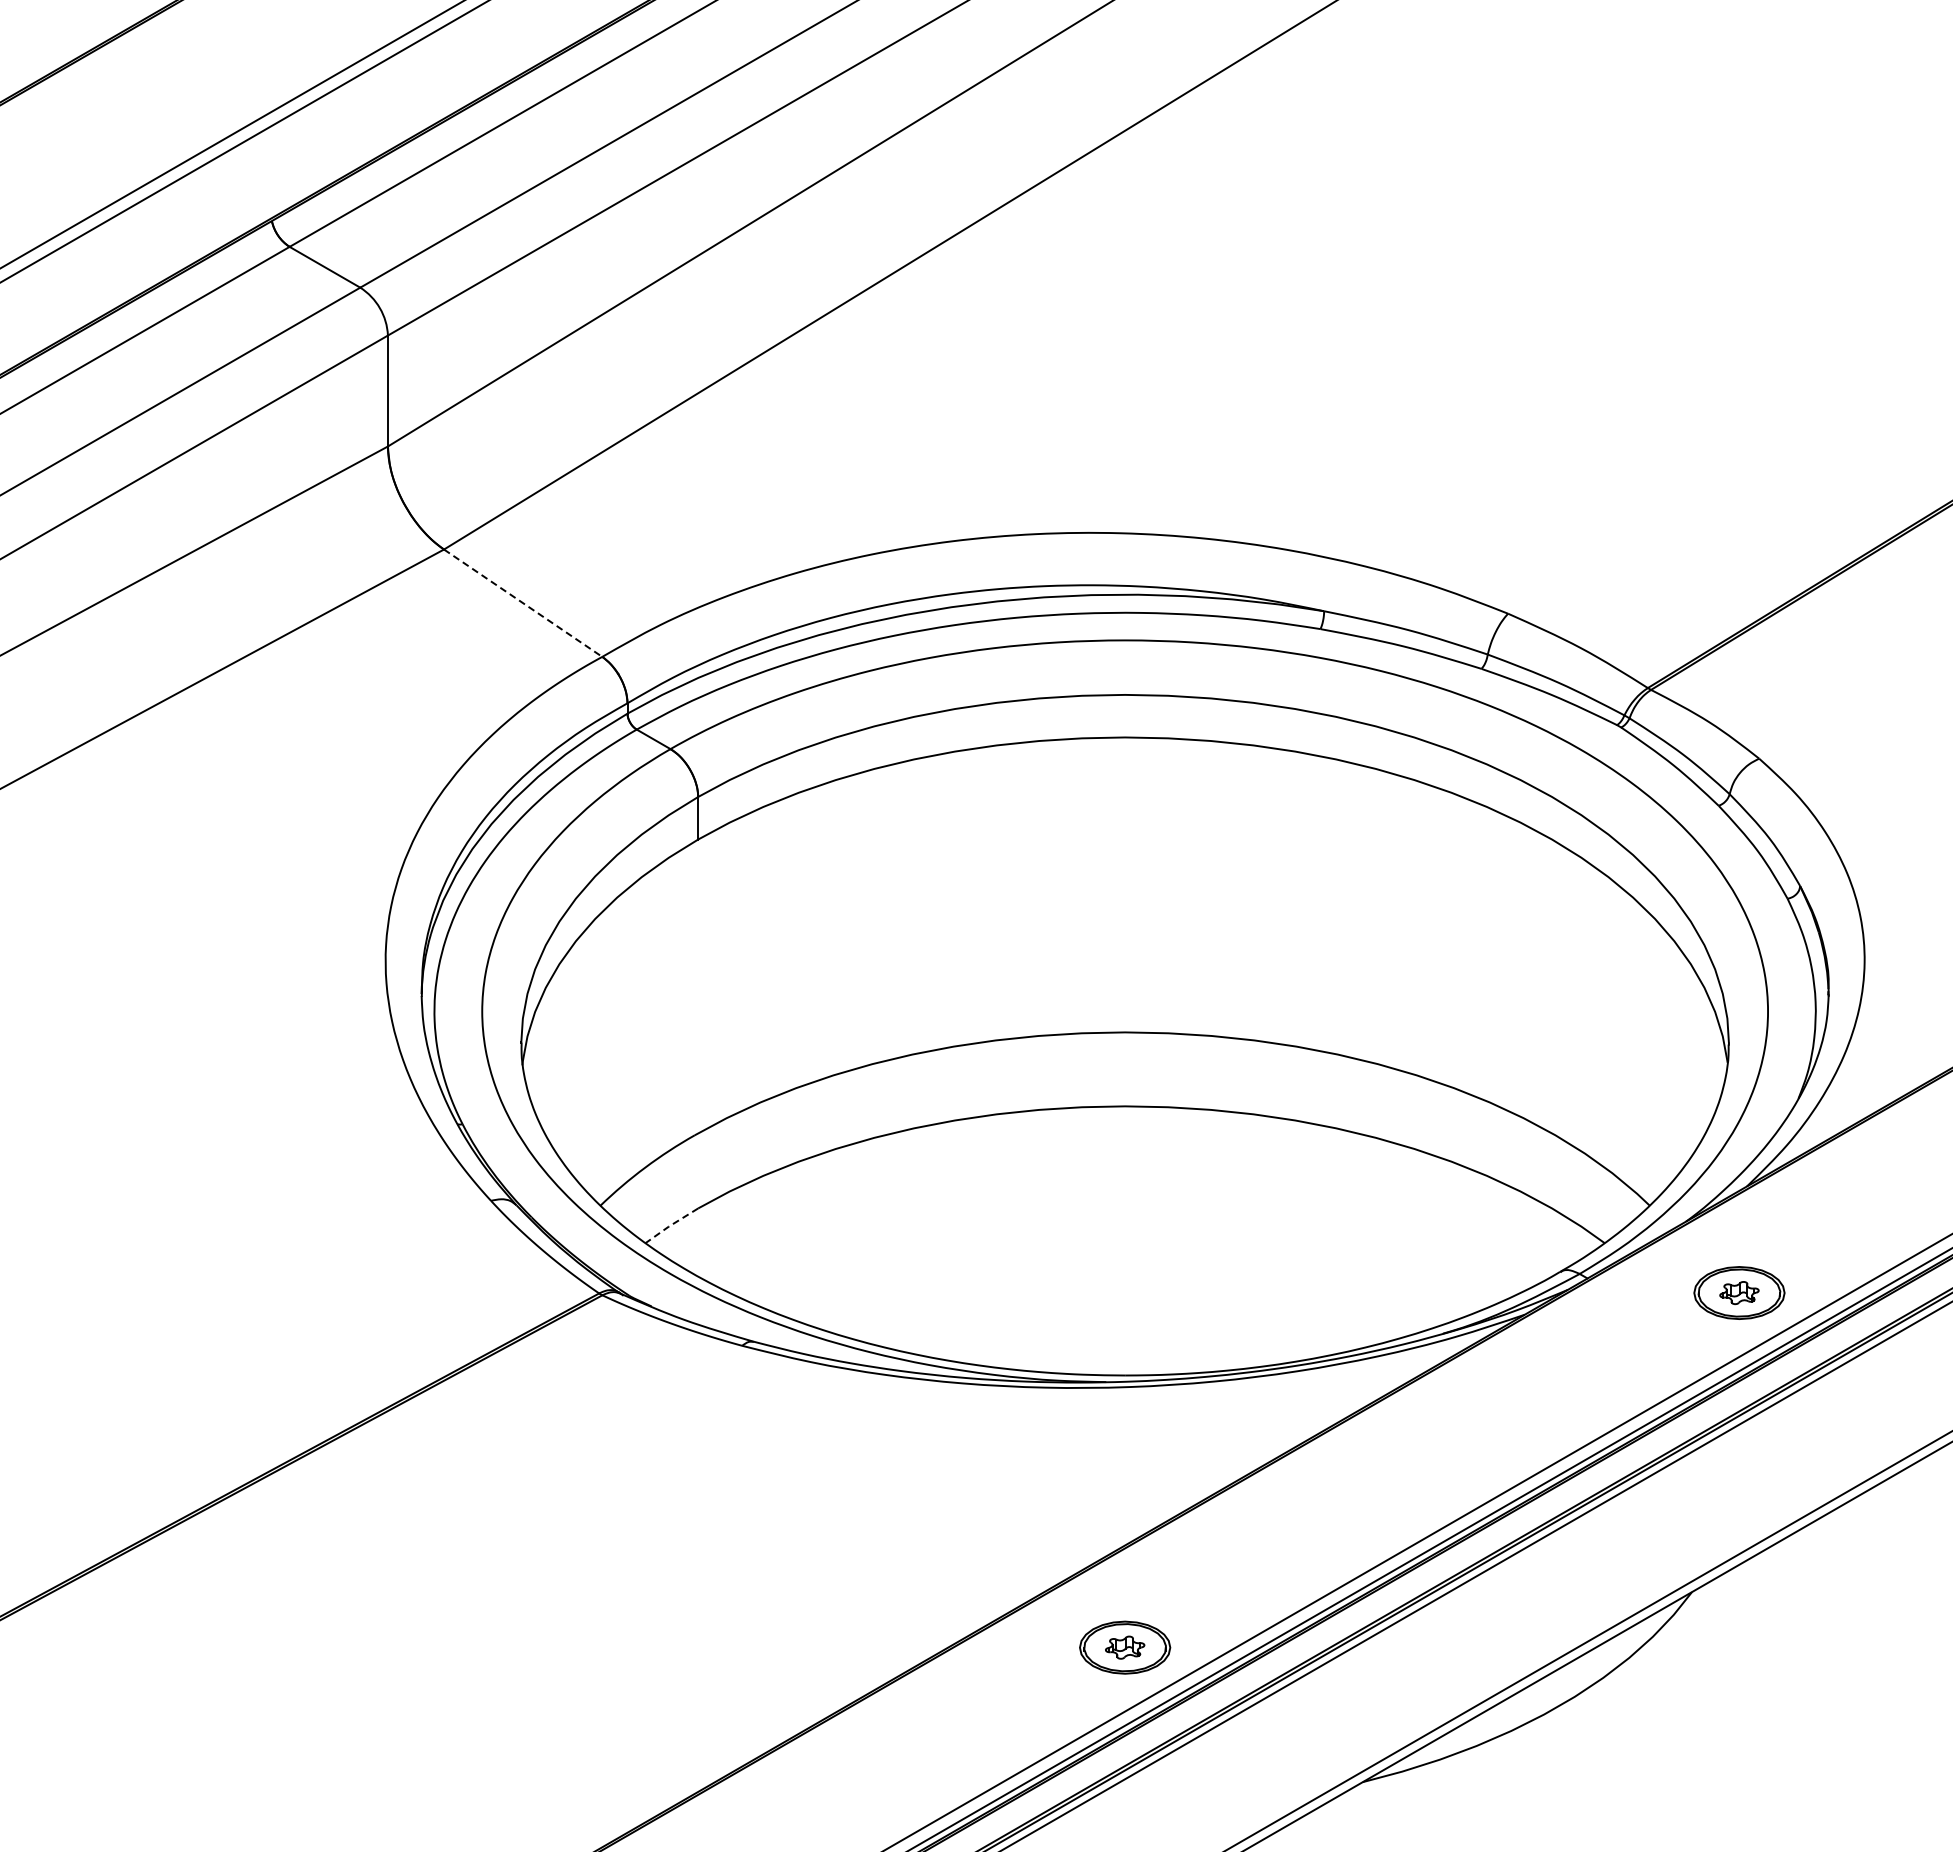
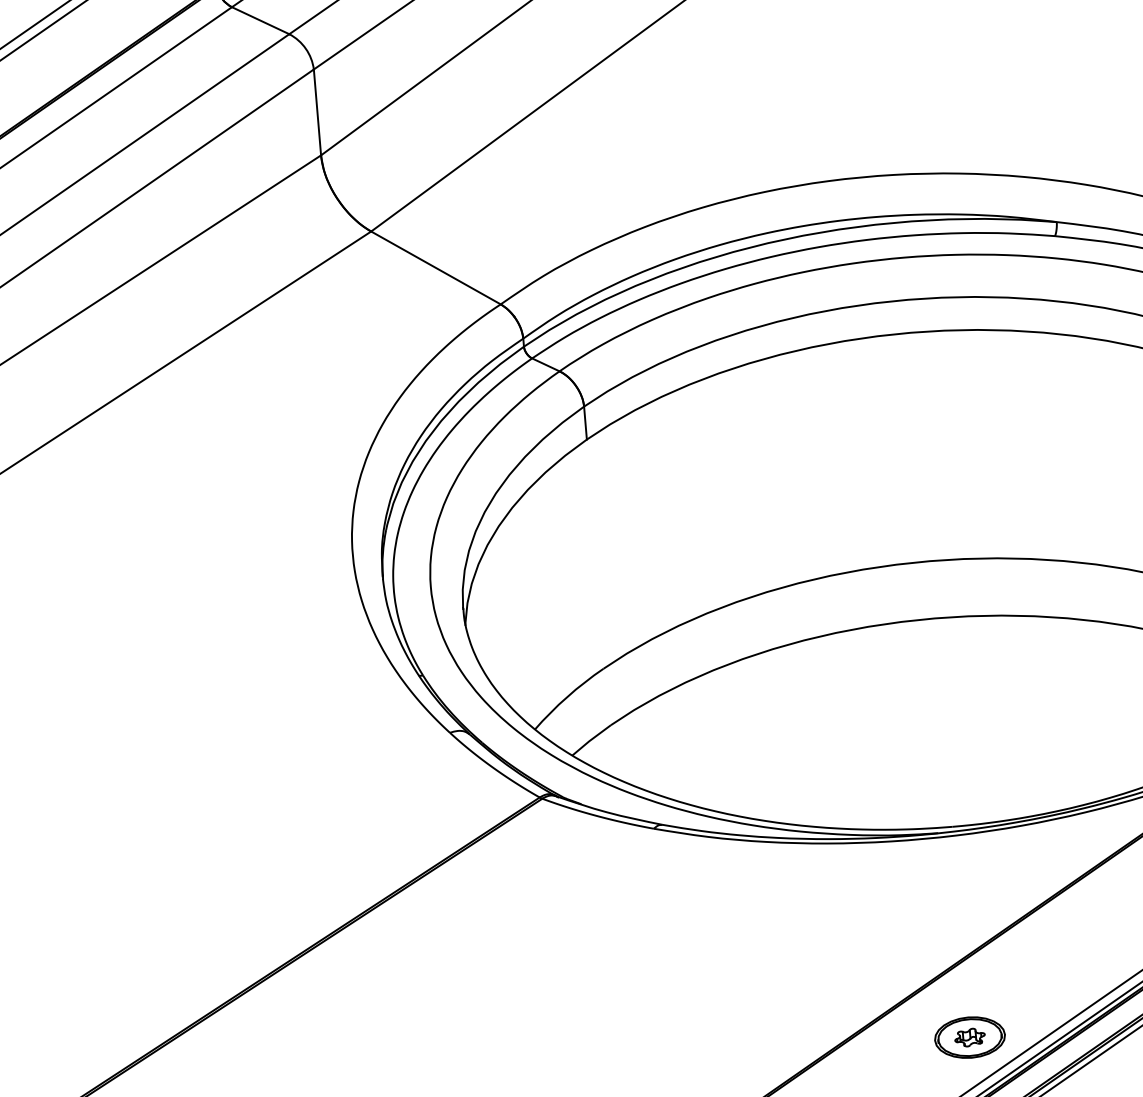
line: (523, 603) -> (436, 268), dashed -> solid
line: (670, 1225) -> (590, 740), dashed -> solid

